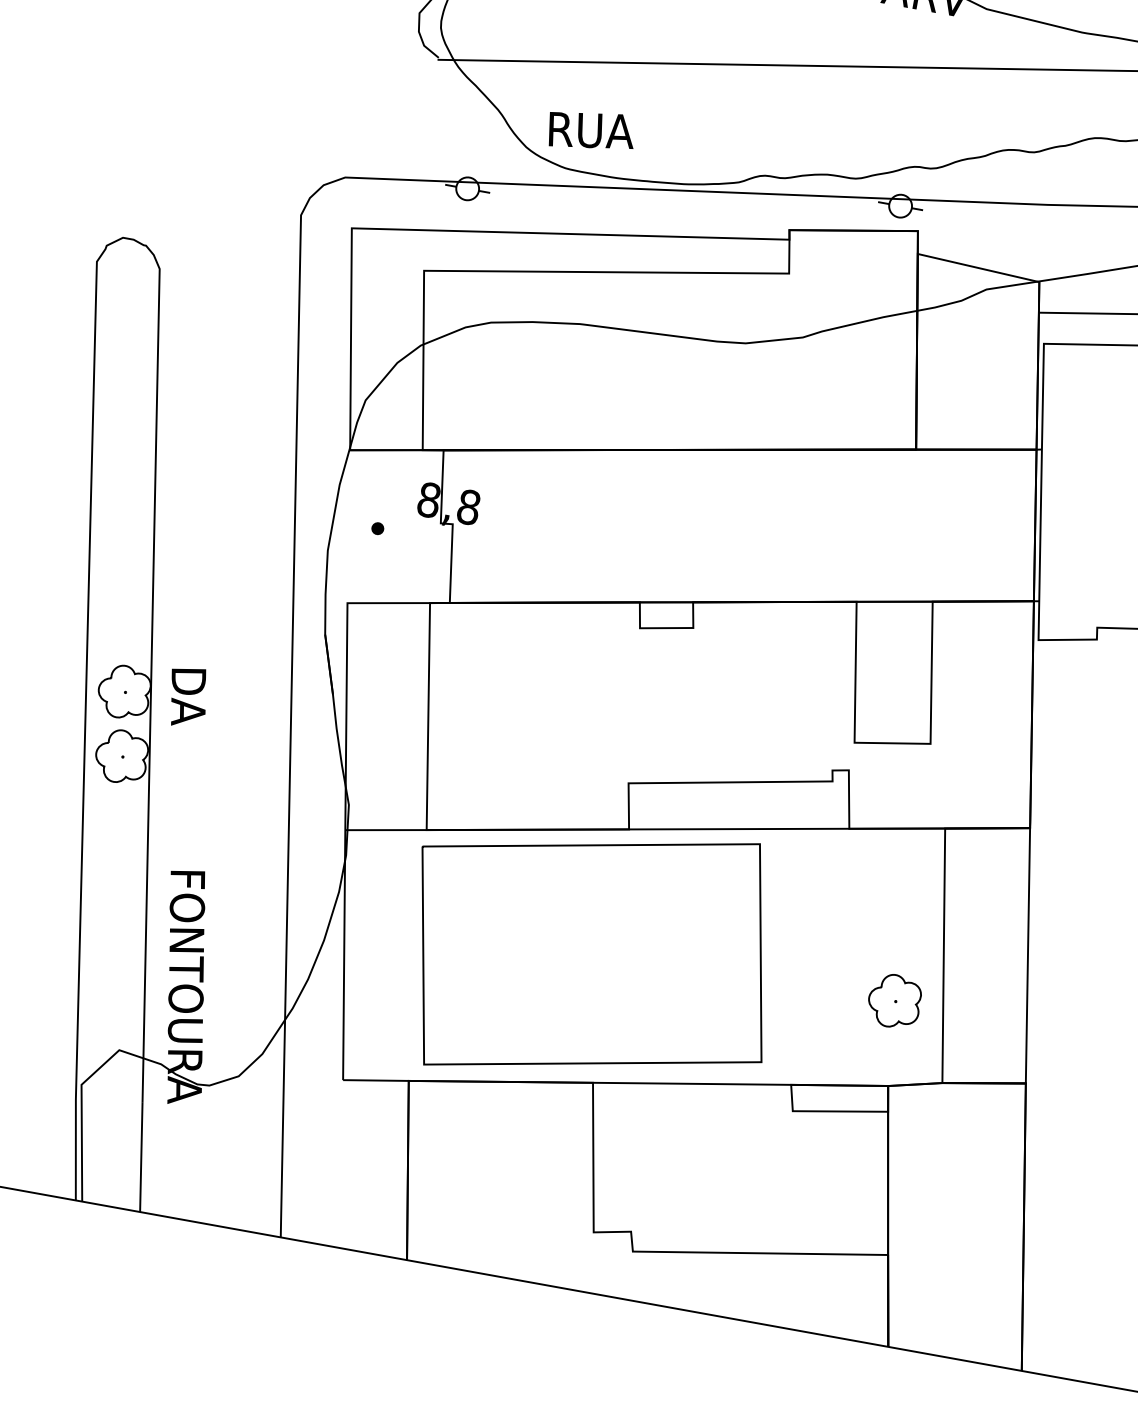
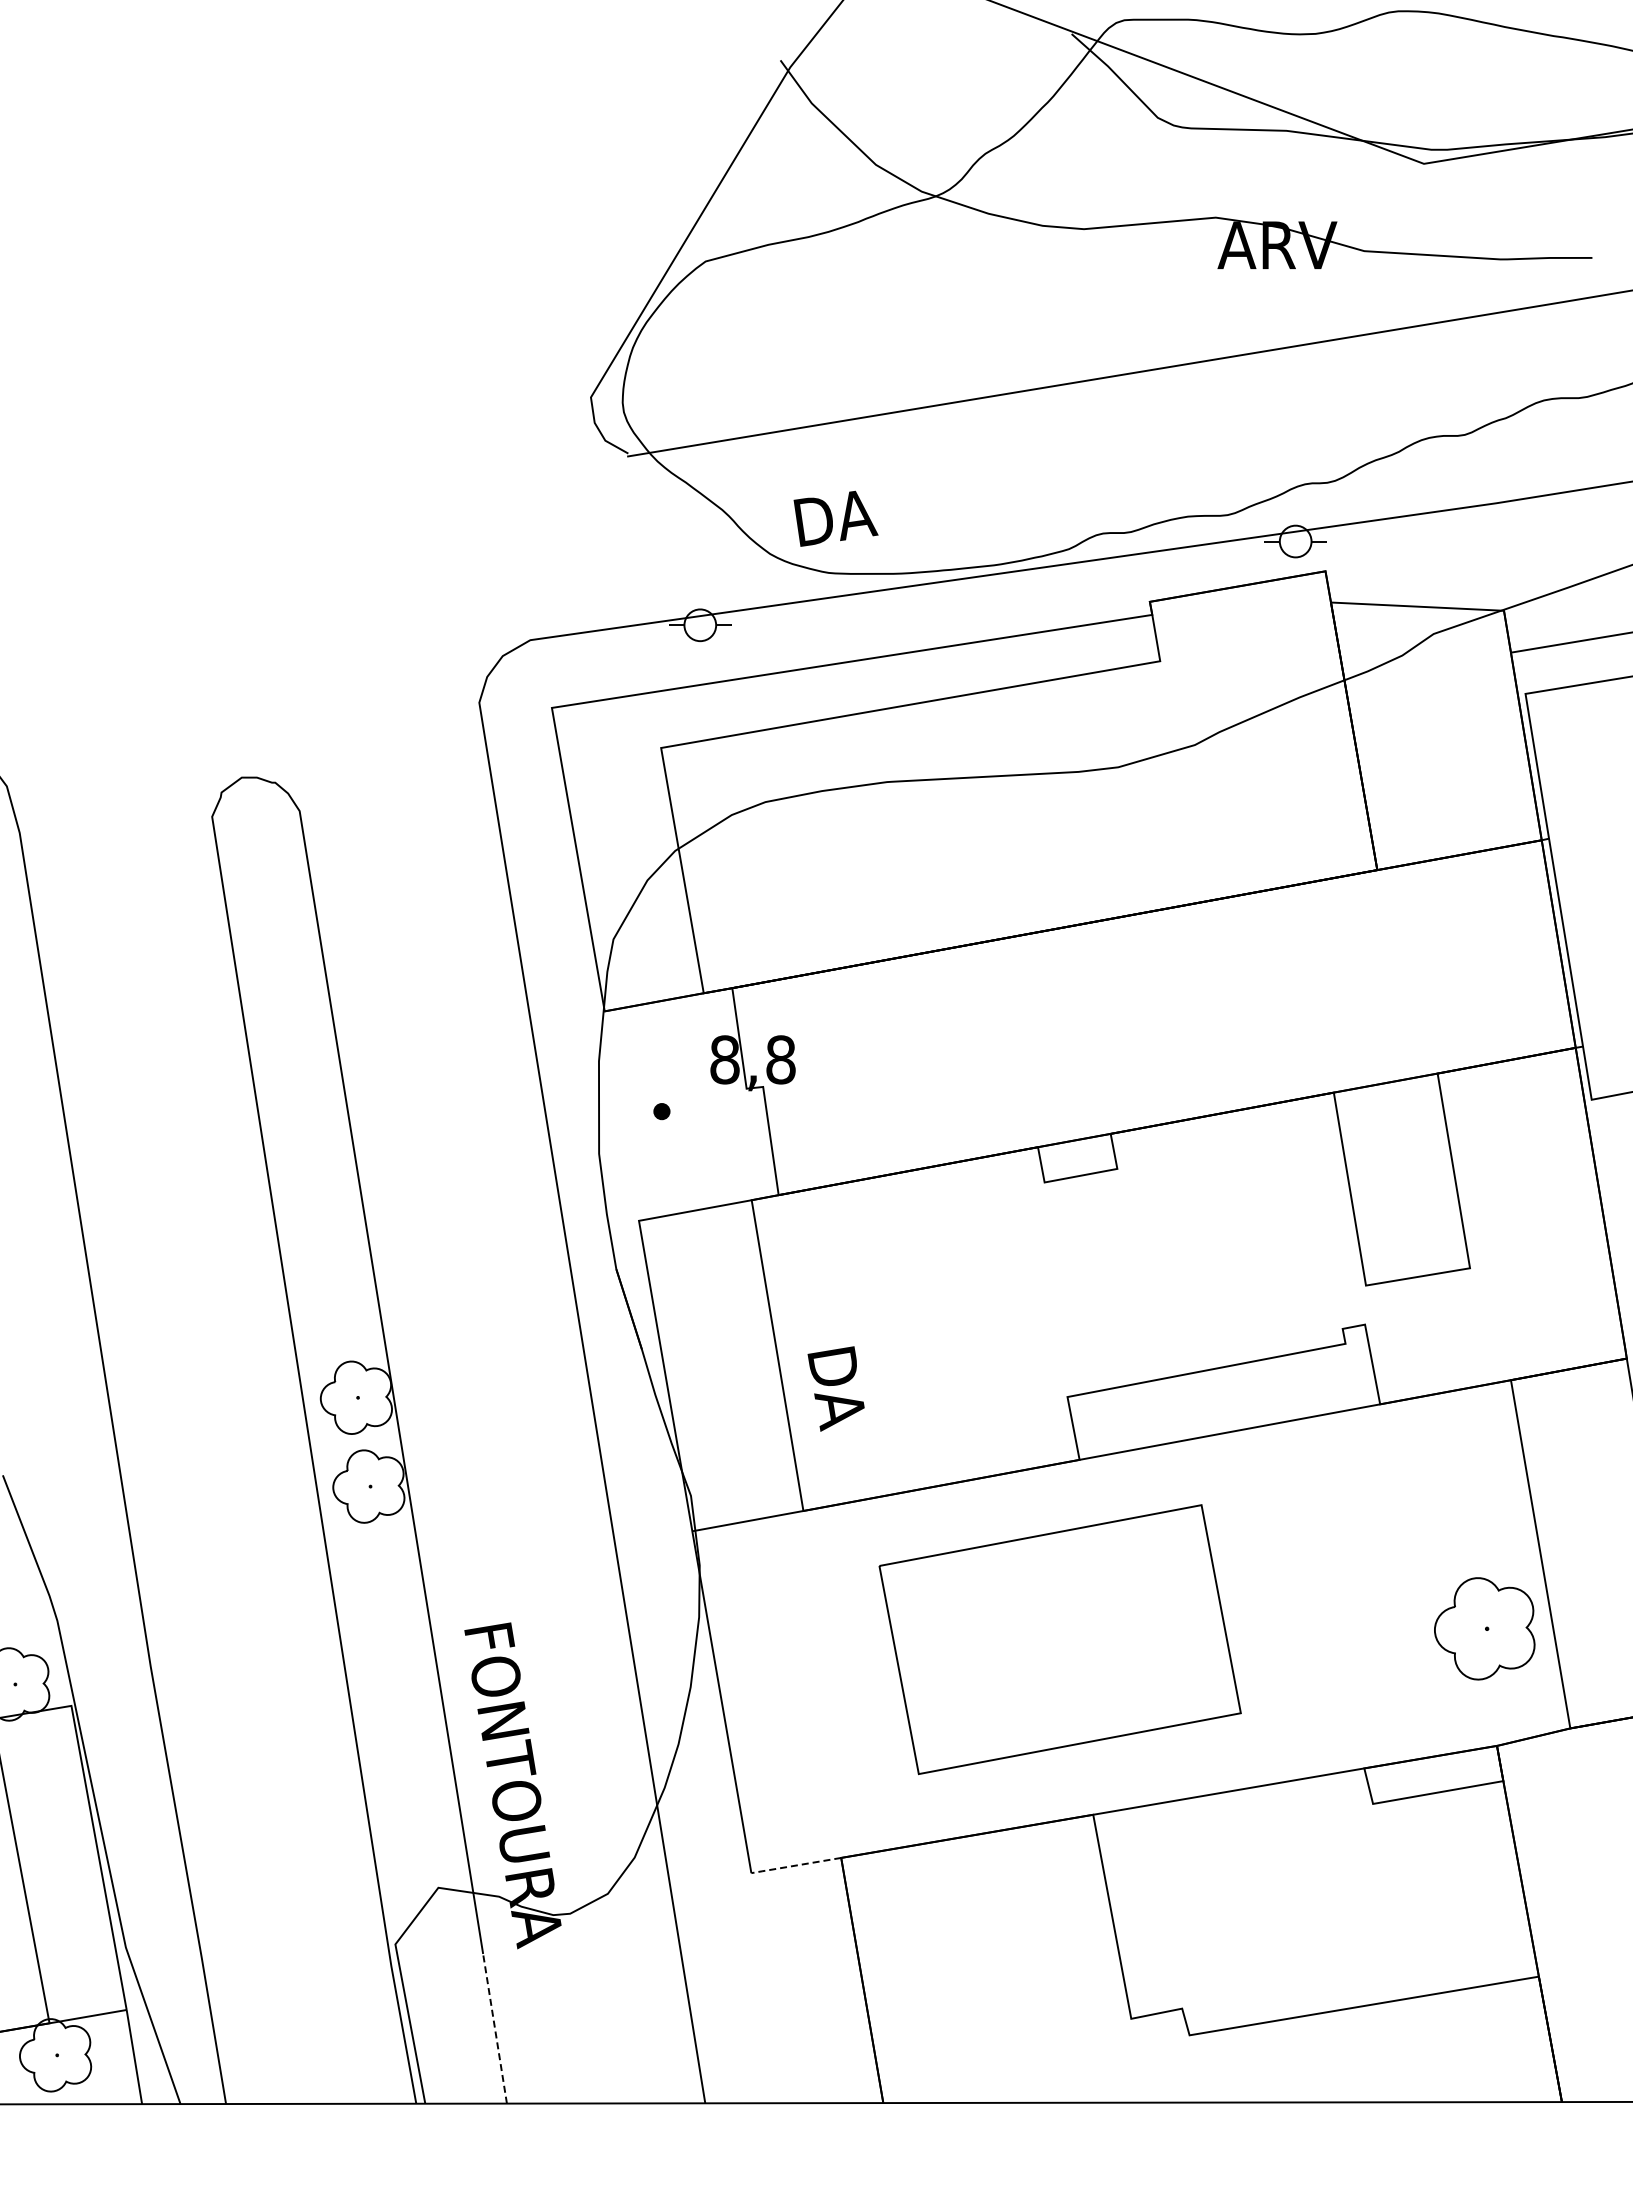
text: (594, 131) -> (859, 515), RUA -> DA
text: (187, 696) -> (835, 1388), moved
part: (592, 954) -> (1060, 1639), size x0.7
part: (894, 1001) -> (1484, 1628), size x1.4
line: (375, 1080) -> (795, 1865), solid -> dashed
line: (141, 1157) -> (495, 2028), solid -> dashed

